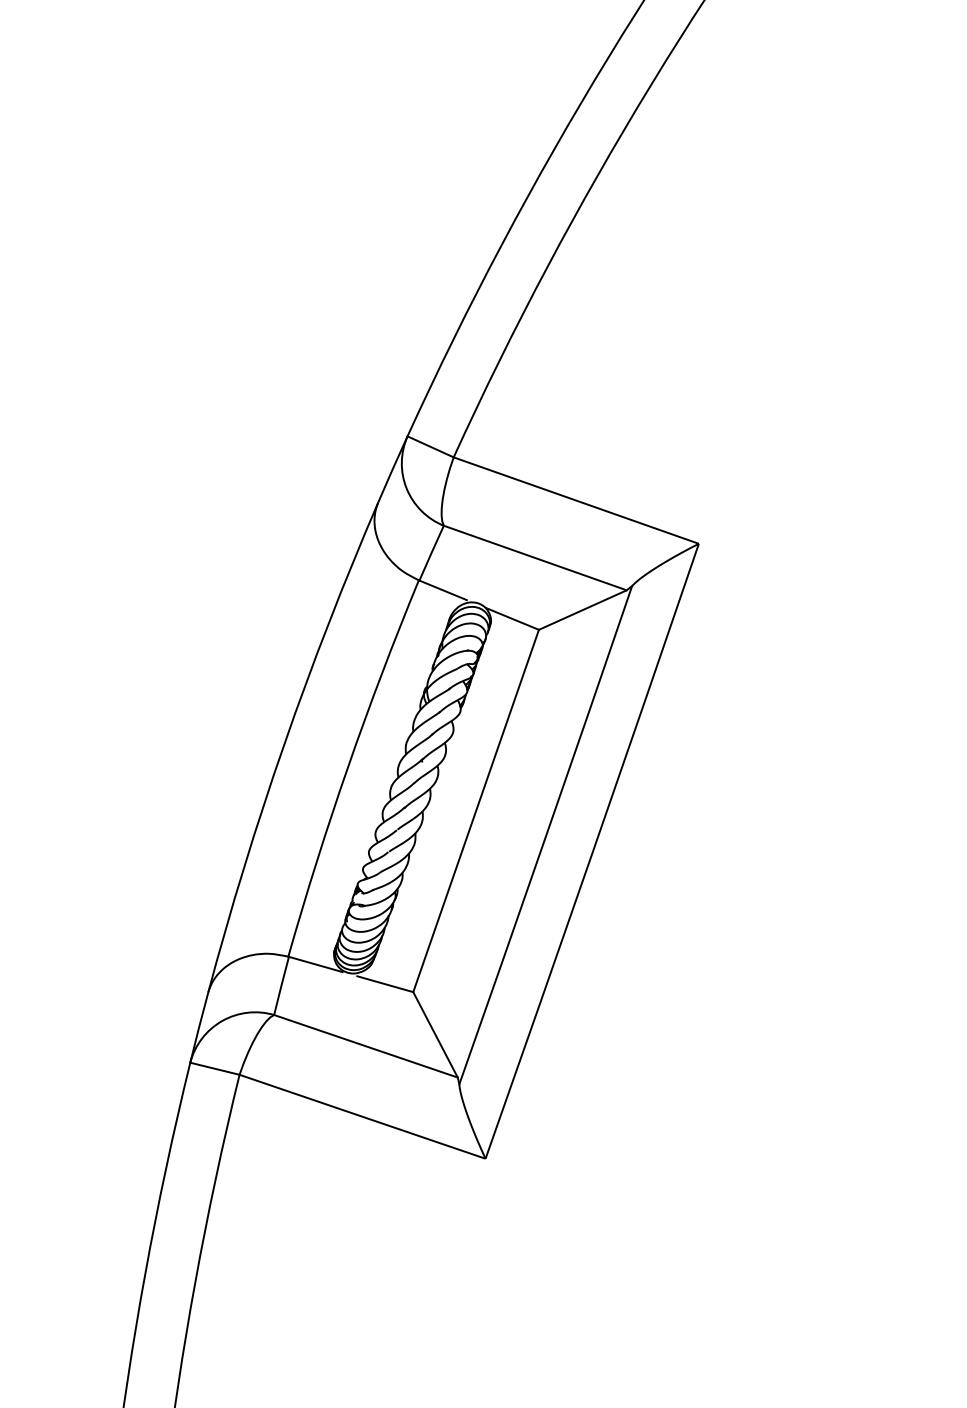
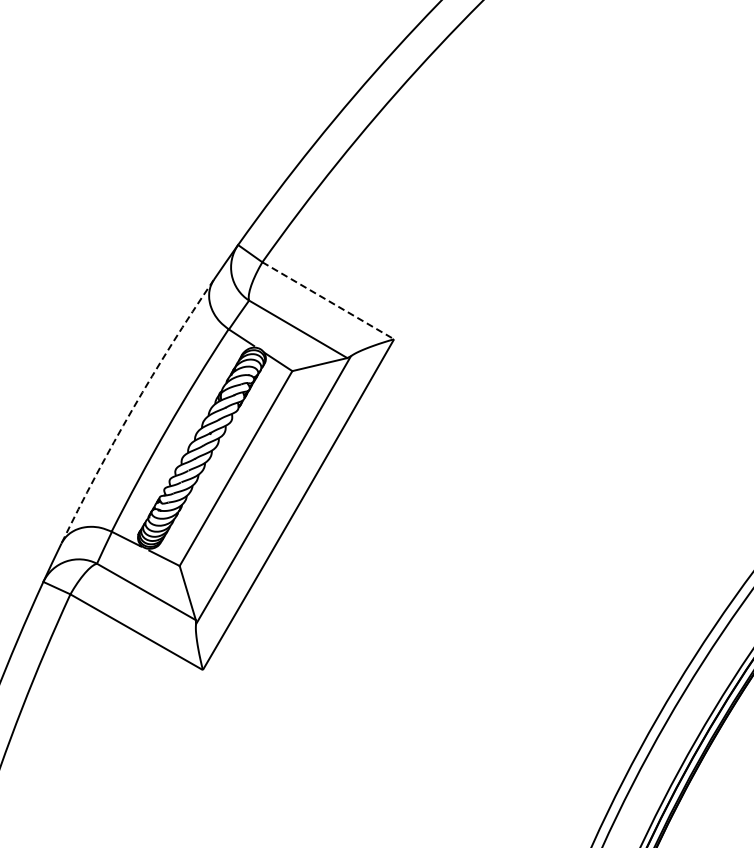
line: (576, 501) -> (328, 301), solid -> dashed
arc: (283, 743) -> (132, 408), solid -> dashed

